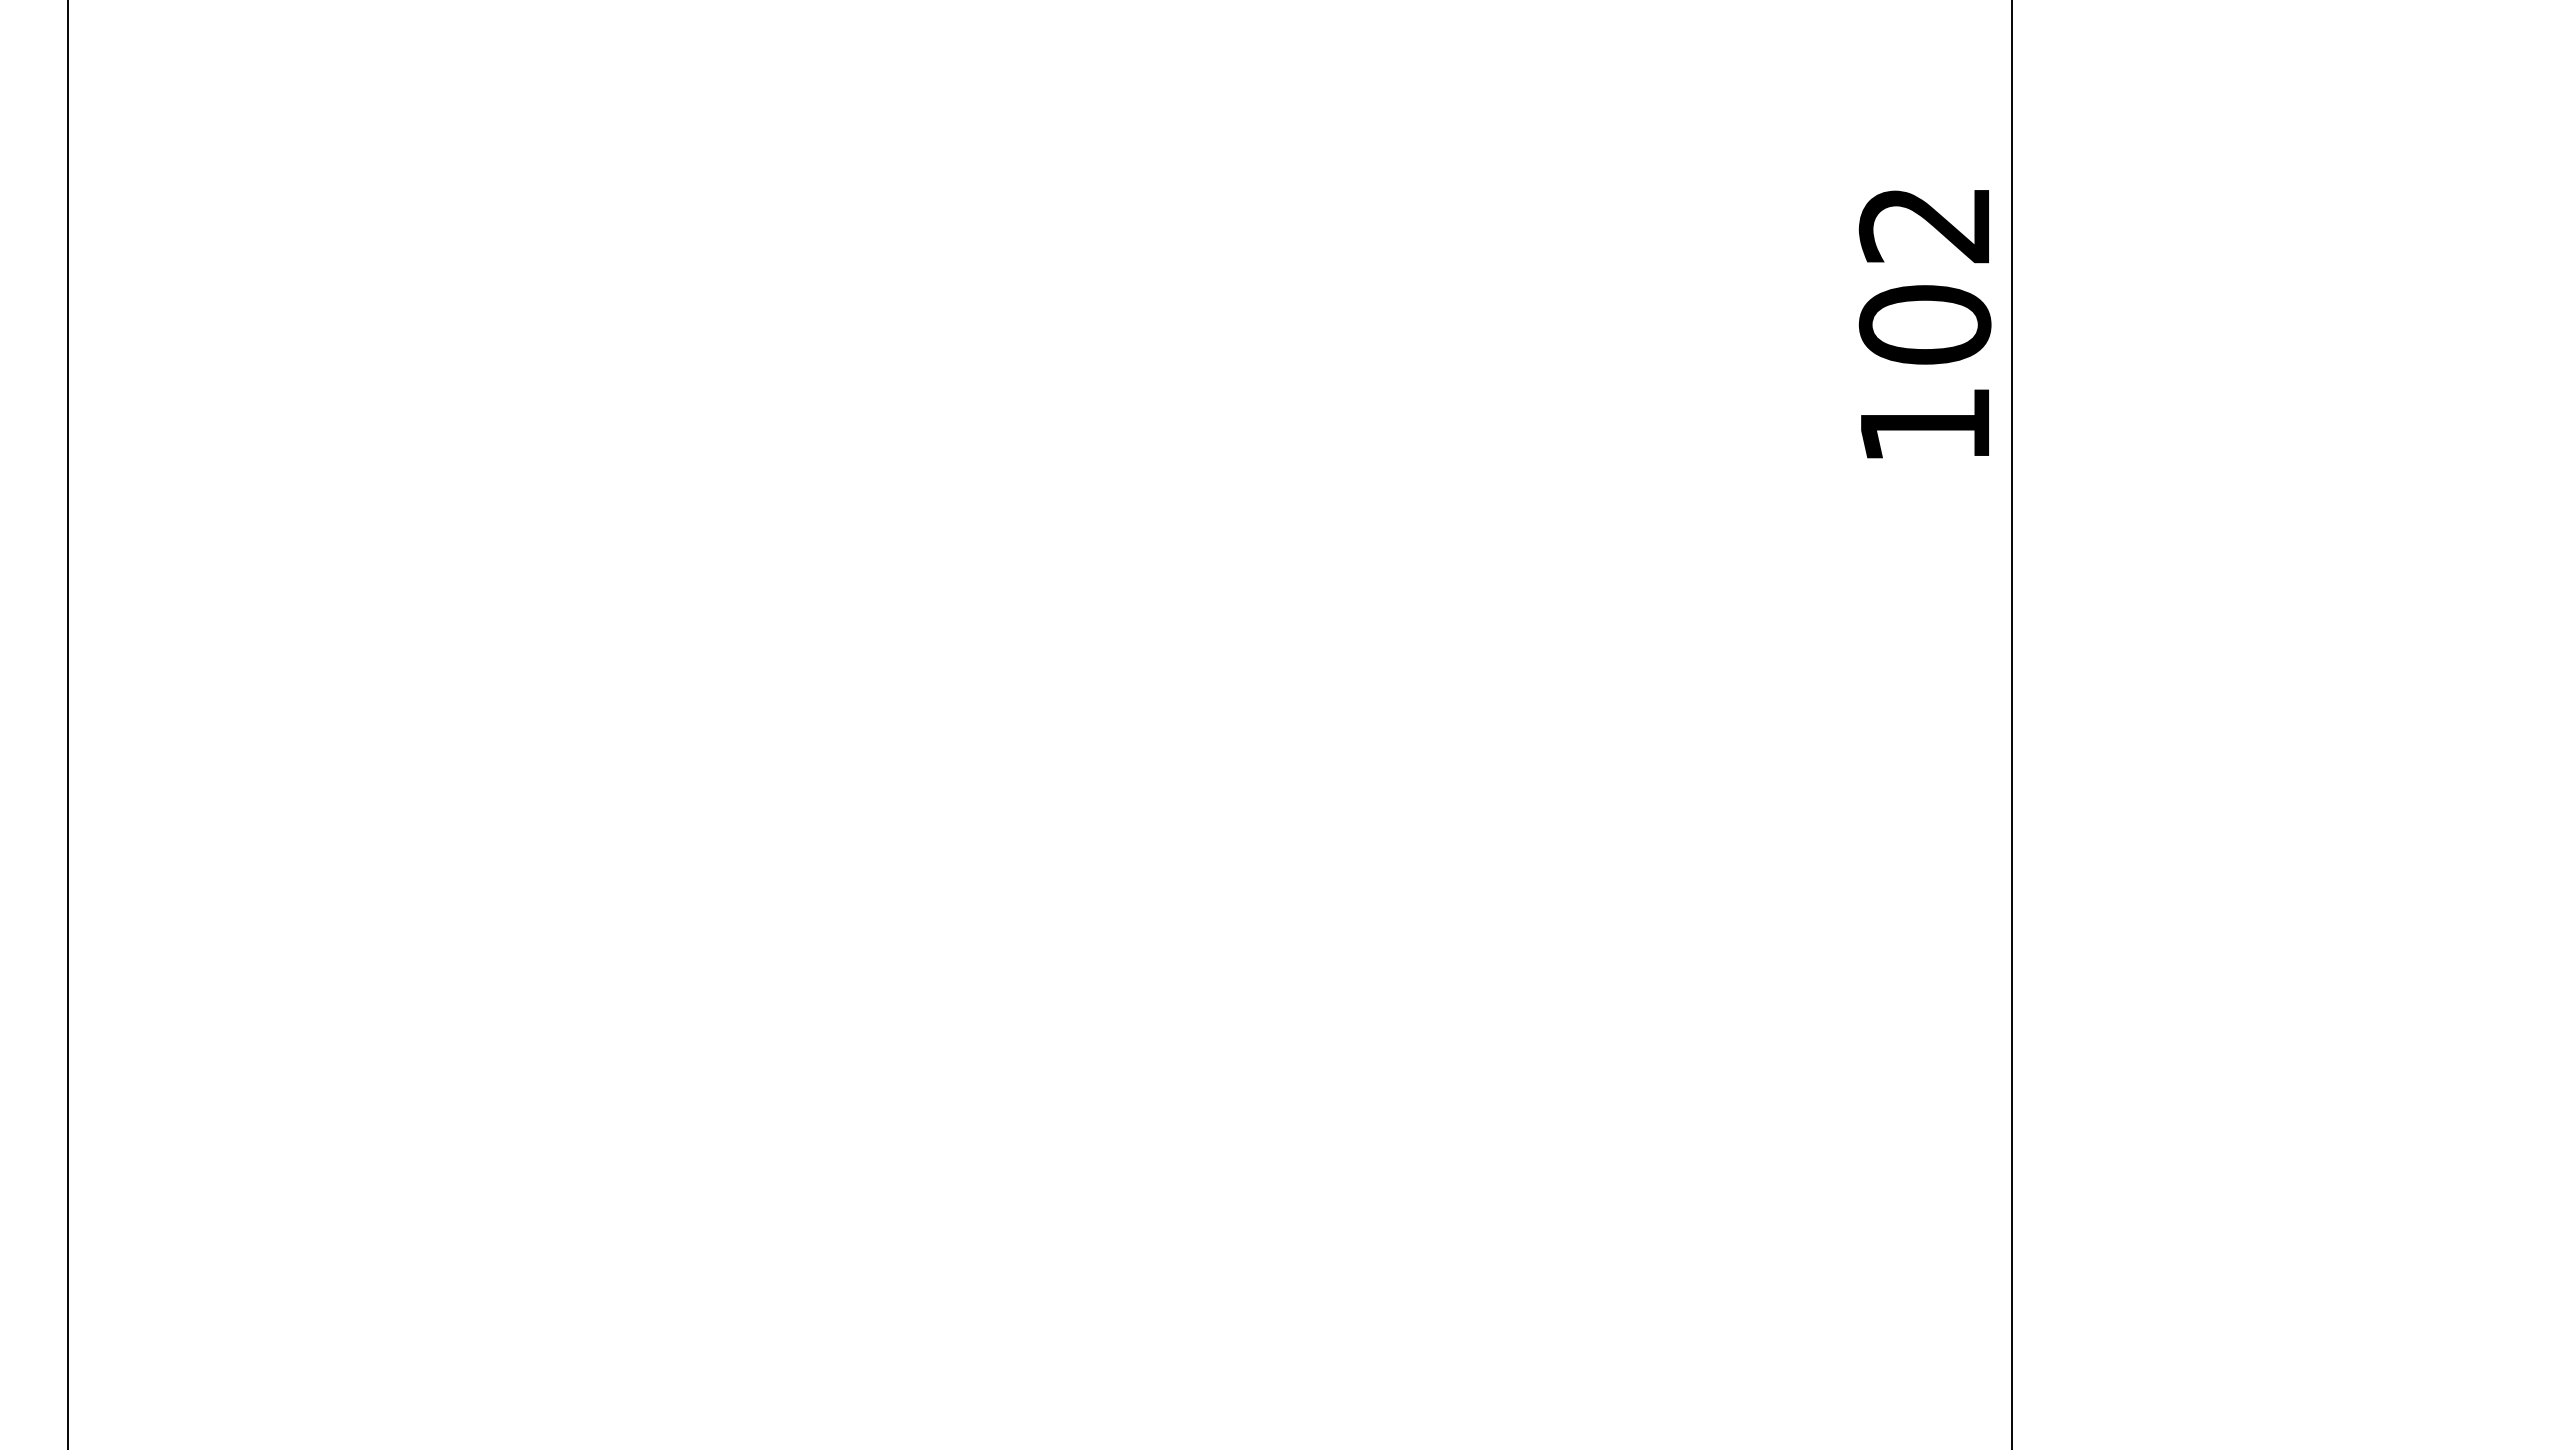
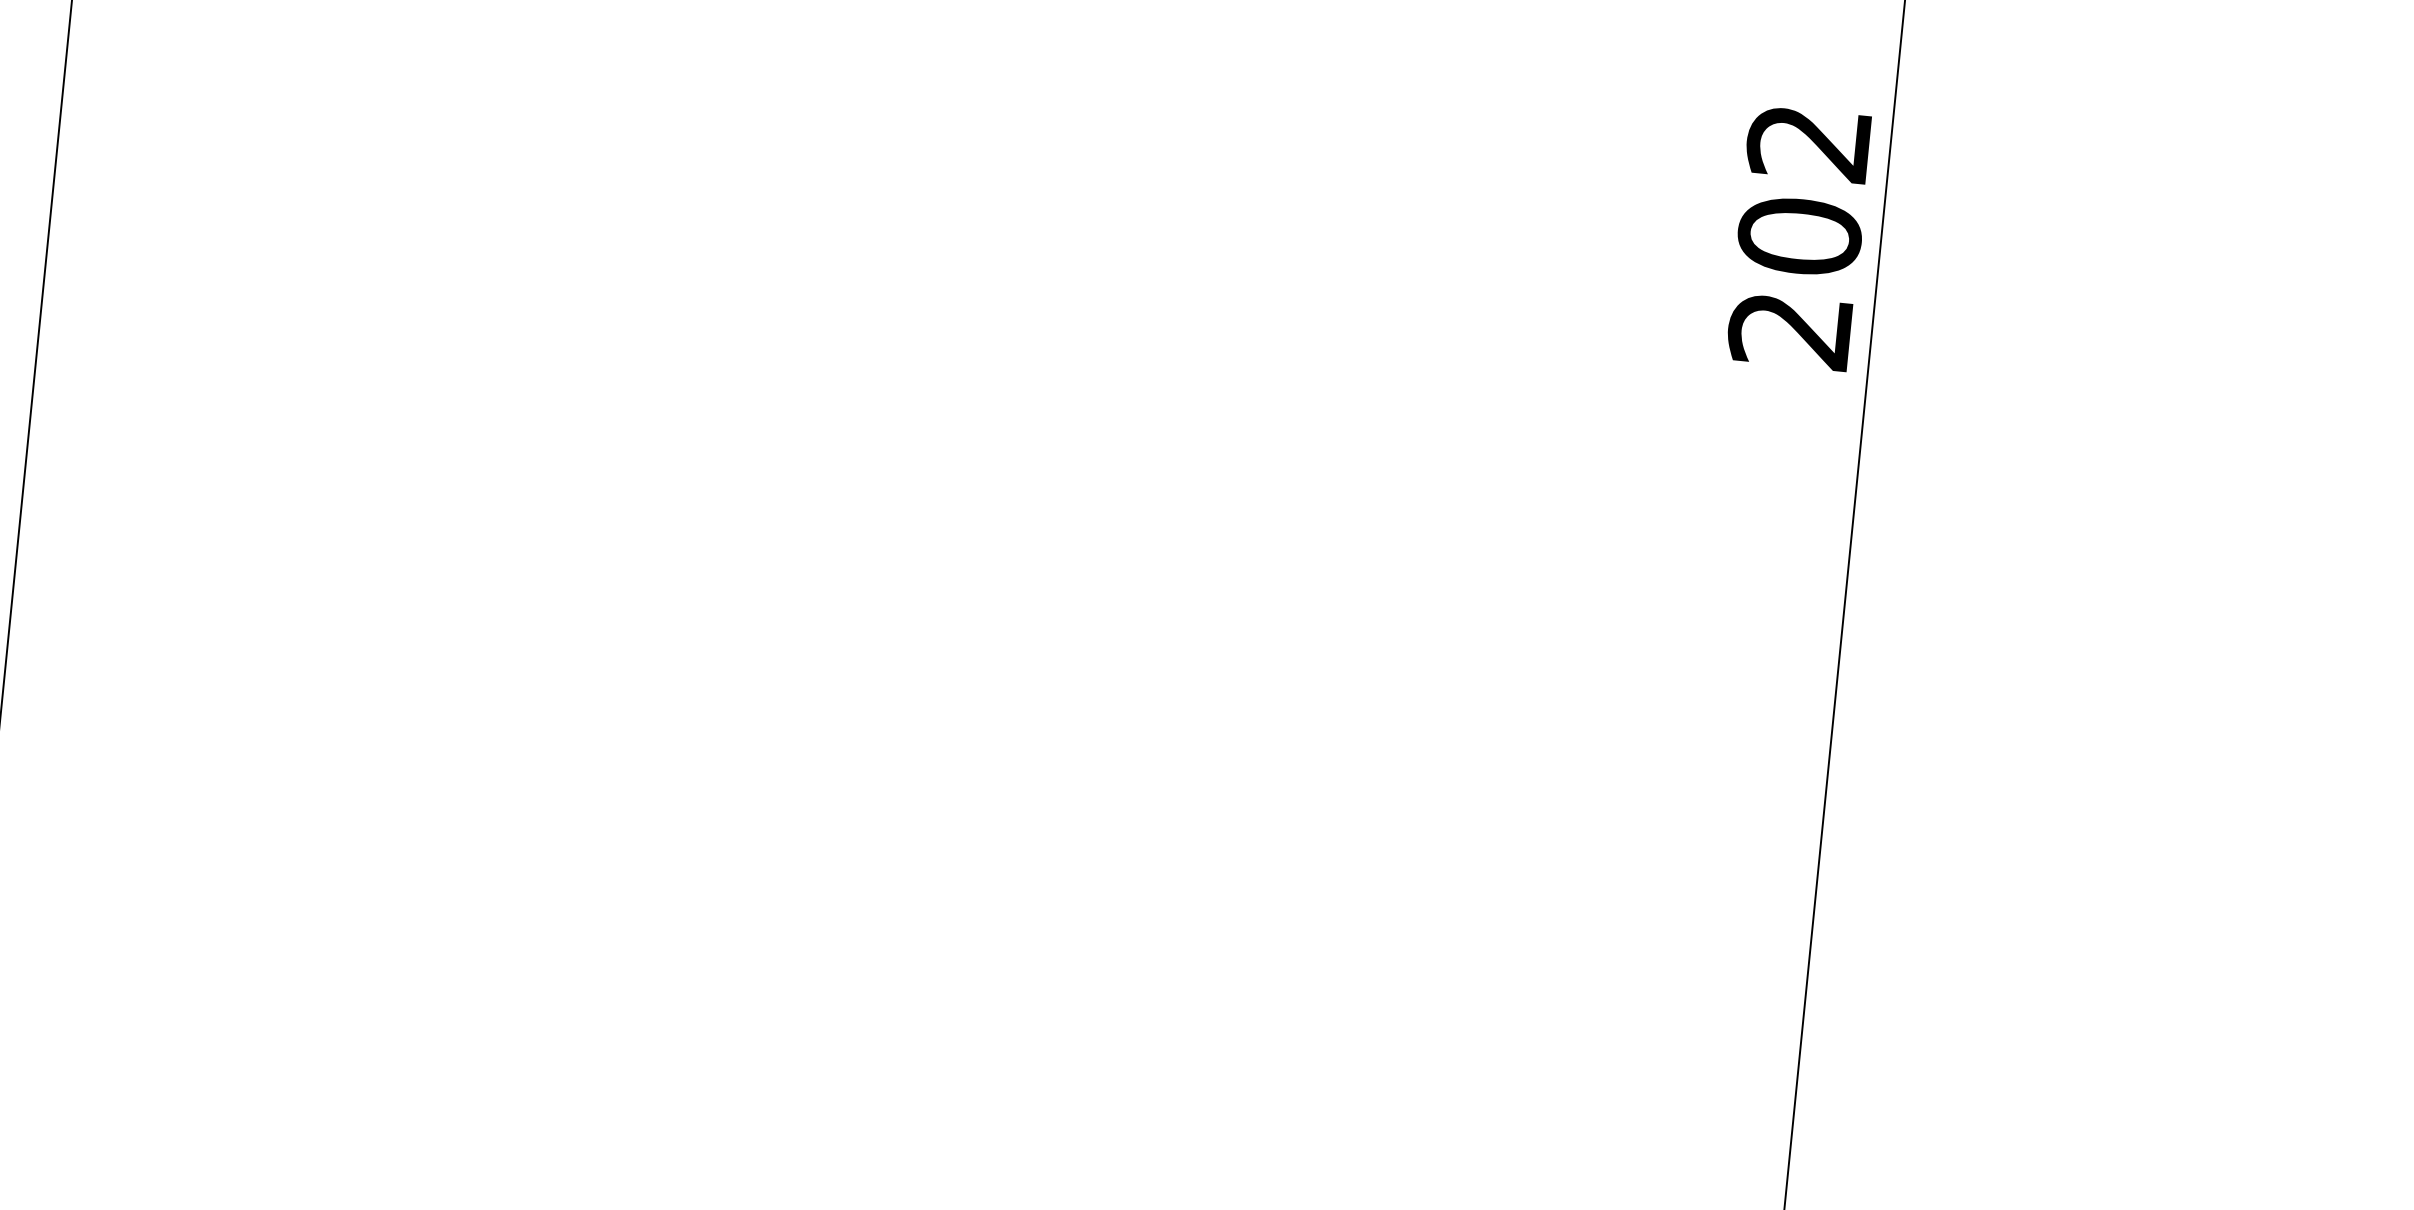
text: (1923, 426) -> (1788, 331), 102 -> 202

